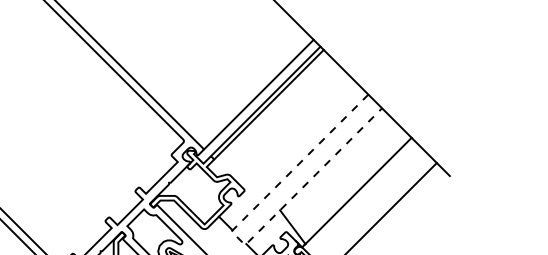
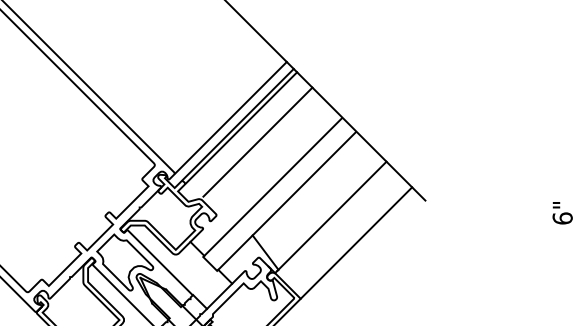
line: (284, 117) -> (257, 141), added
line: (238, 237) -> (210, 263), dashed -> solid

